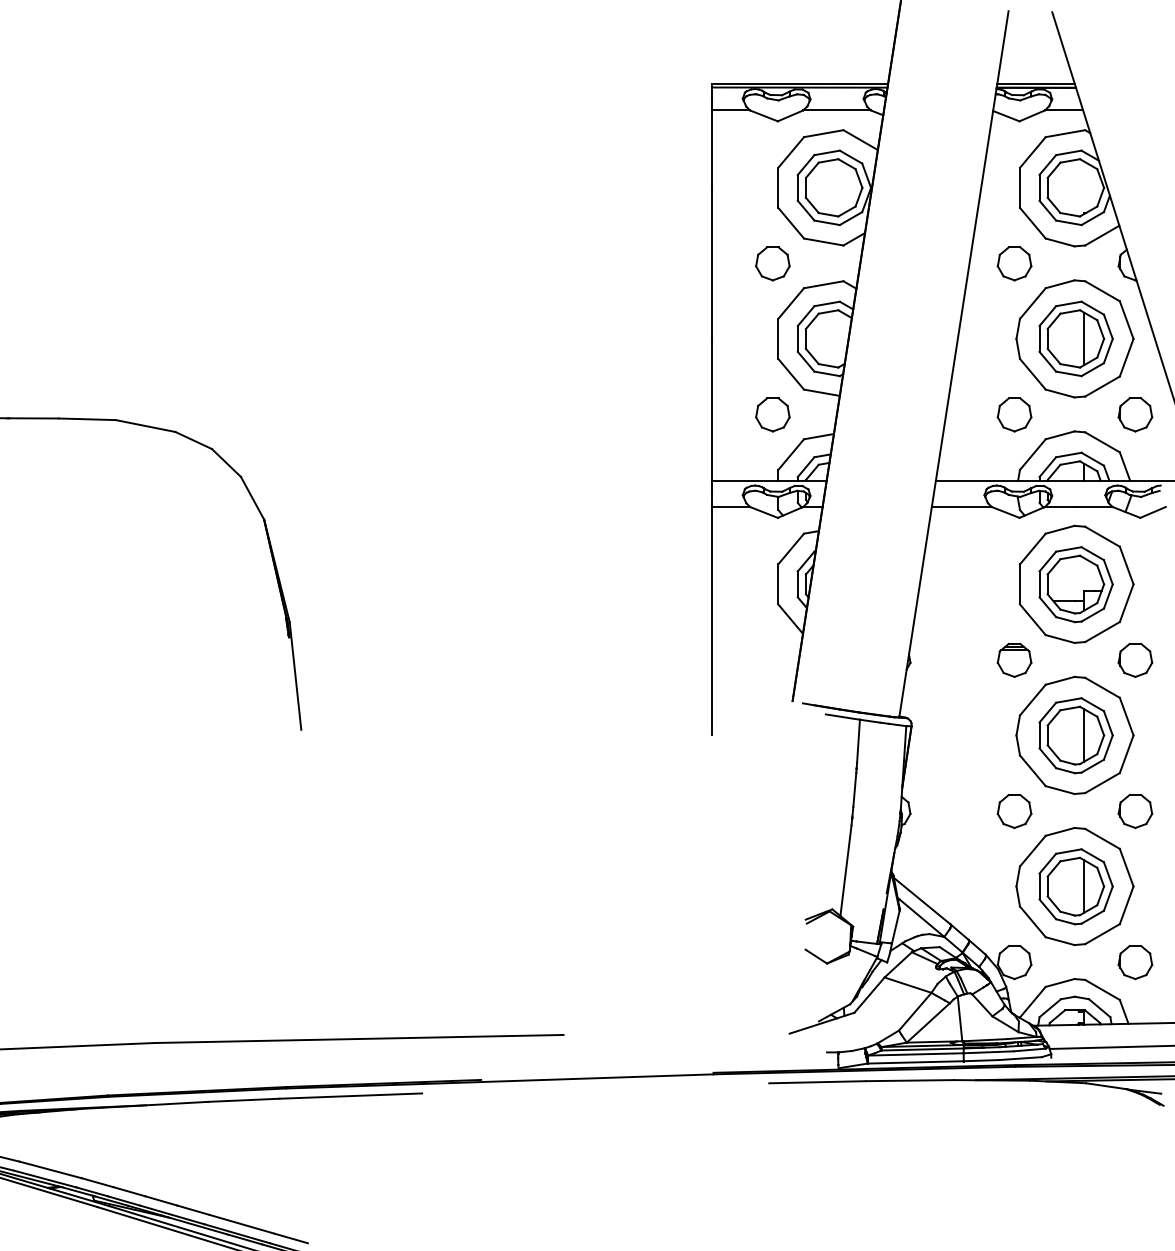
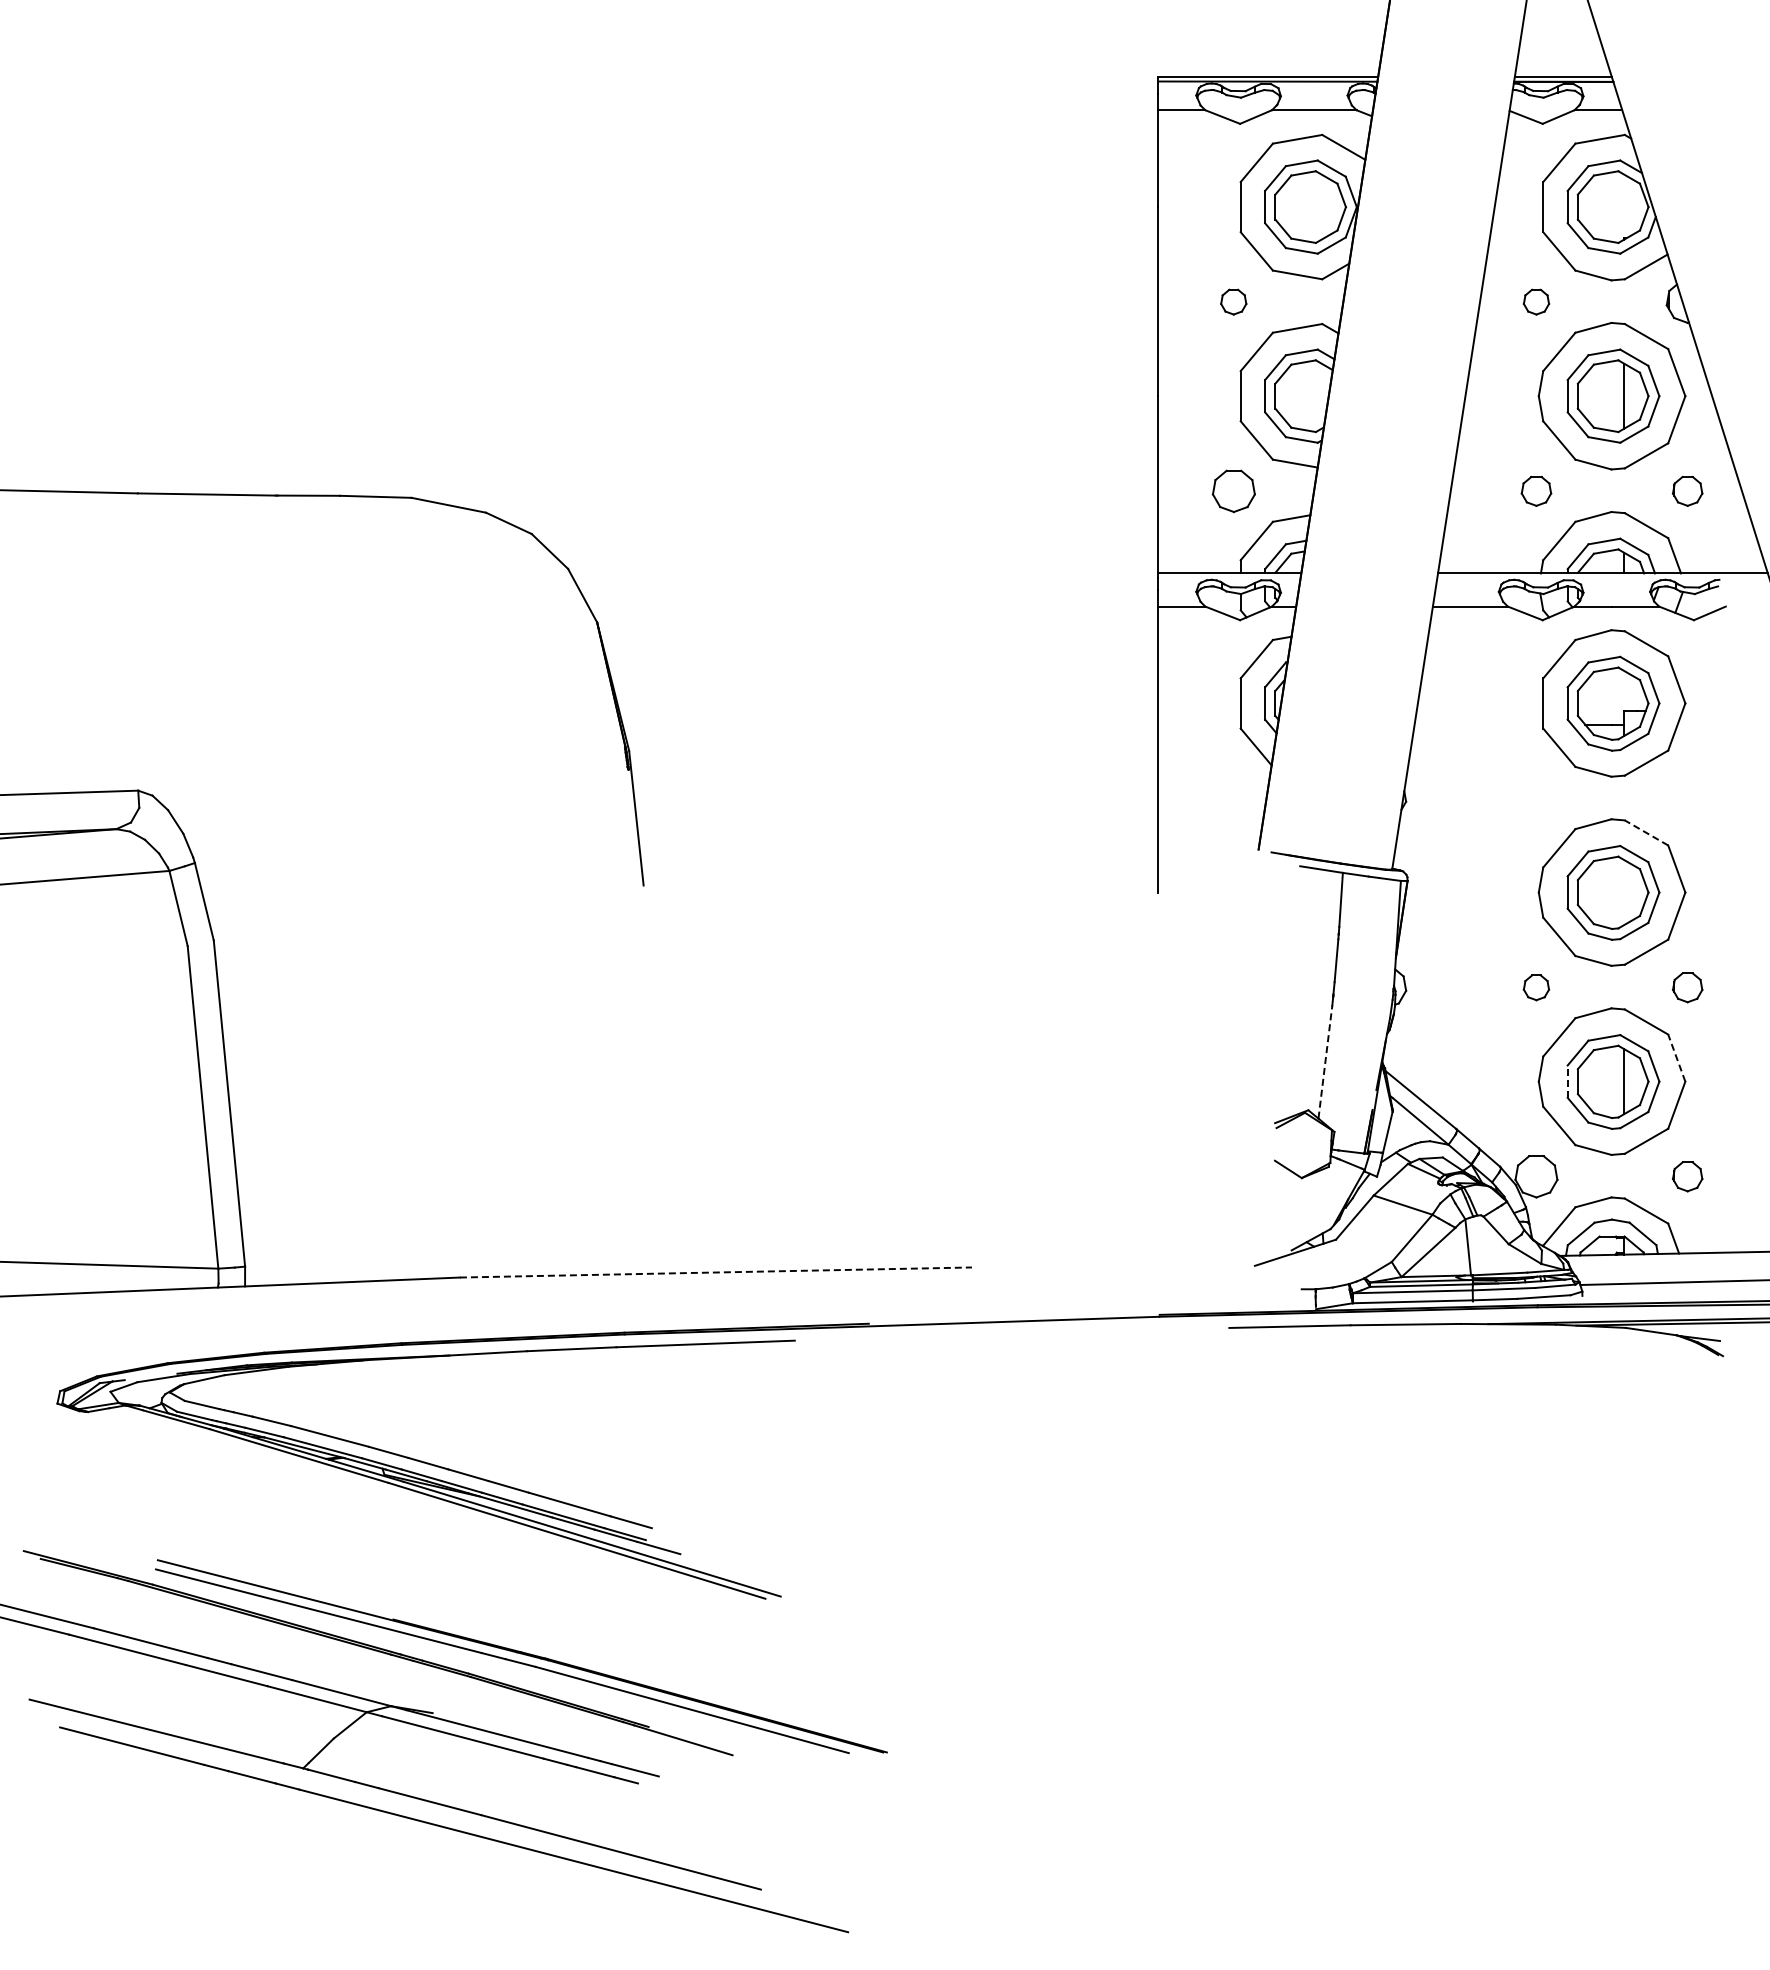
part: (772, 263) -> (1233, 301), size x0.6
part: (1014, 263) -> (1536, 301), size x0.6
part: (1014, 415) -> (1536, 491), size x0.7
part: (1135, 415) -> (1687, 491), size x0.7
part: (1014, 660) -> (1536, 798), removed
part: (1135, 660) -> (1687, 798), removed
line: (1102, 687) -> (1646, 832), solid -> dashed
line: (1084, 735) -> (1623, 892), removed
part: (1014, 811) -> (1536, 987), size x0.6
part: (1135, 811) -> (1687, 987), size x0.7
line: (1126, 867) -> (1676, 1057), solid -> dashed
line: (846, 870) -> (1325, 1061), solid -> dashed
line: (1039, 886) -> (1567, 1081), solid -> dashed
part: (1135, 962) -> (1687, 1176), size x0.7
line: (359, 1038) -> (716, 1272), solid -> dashed

